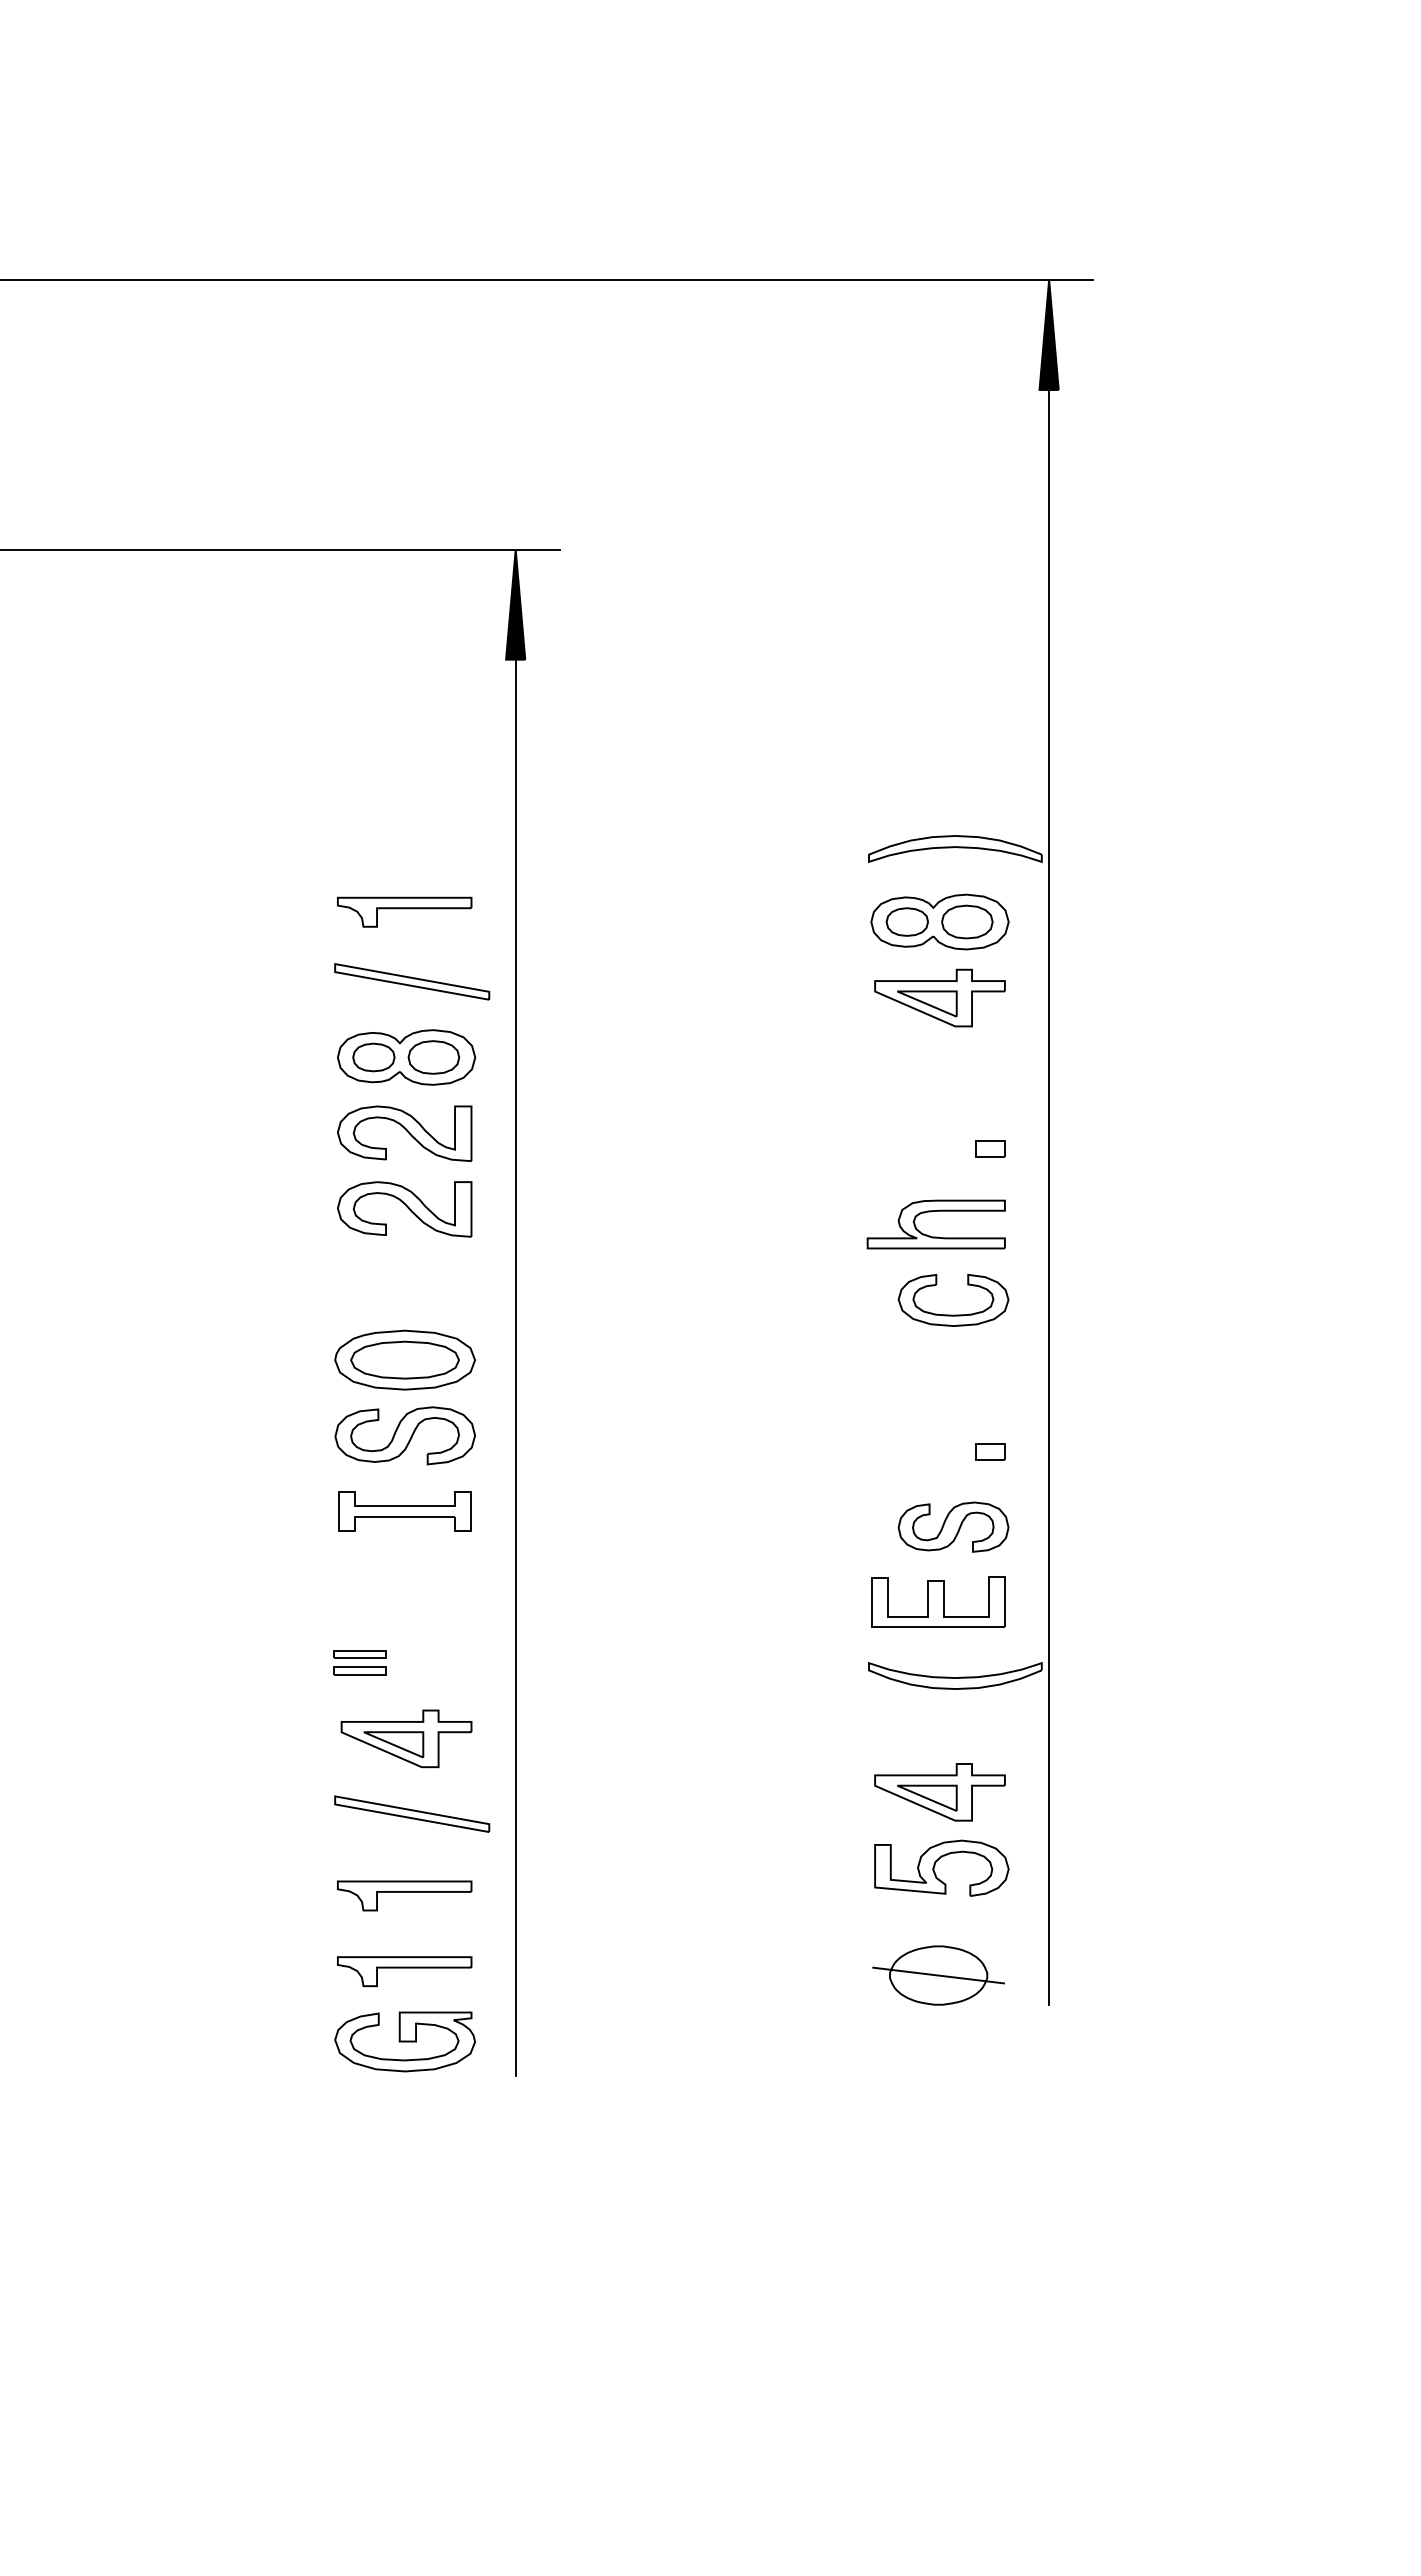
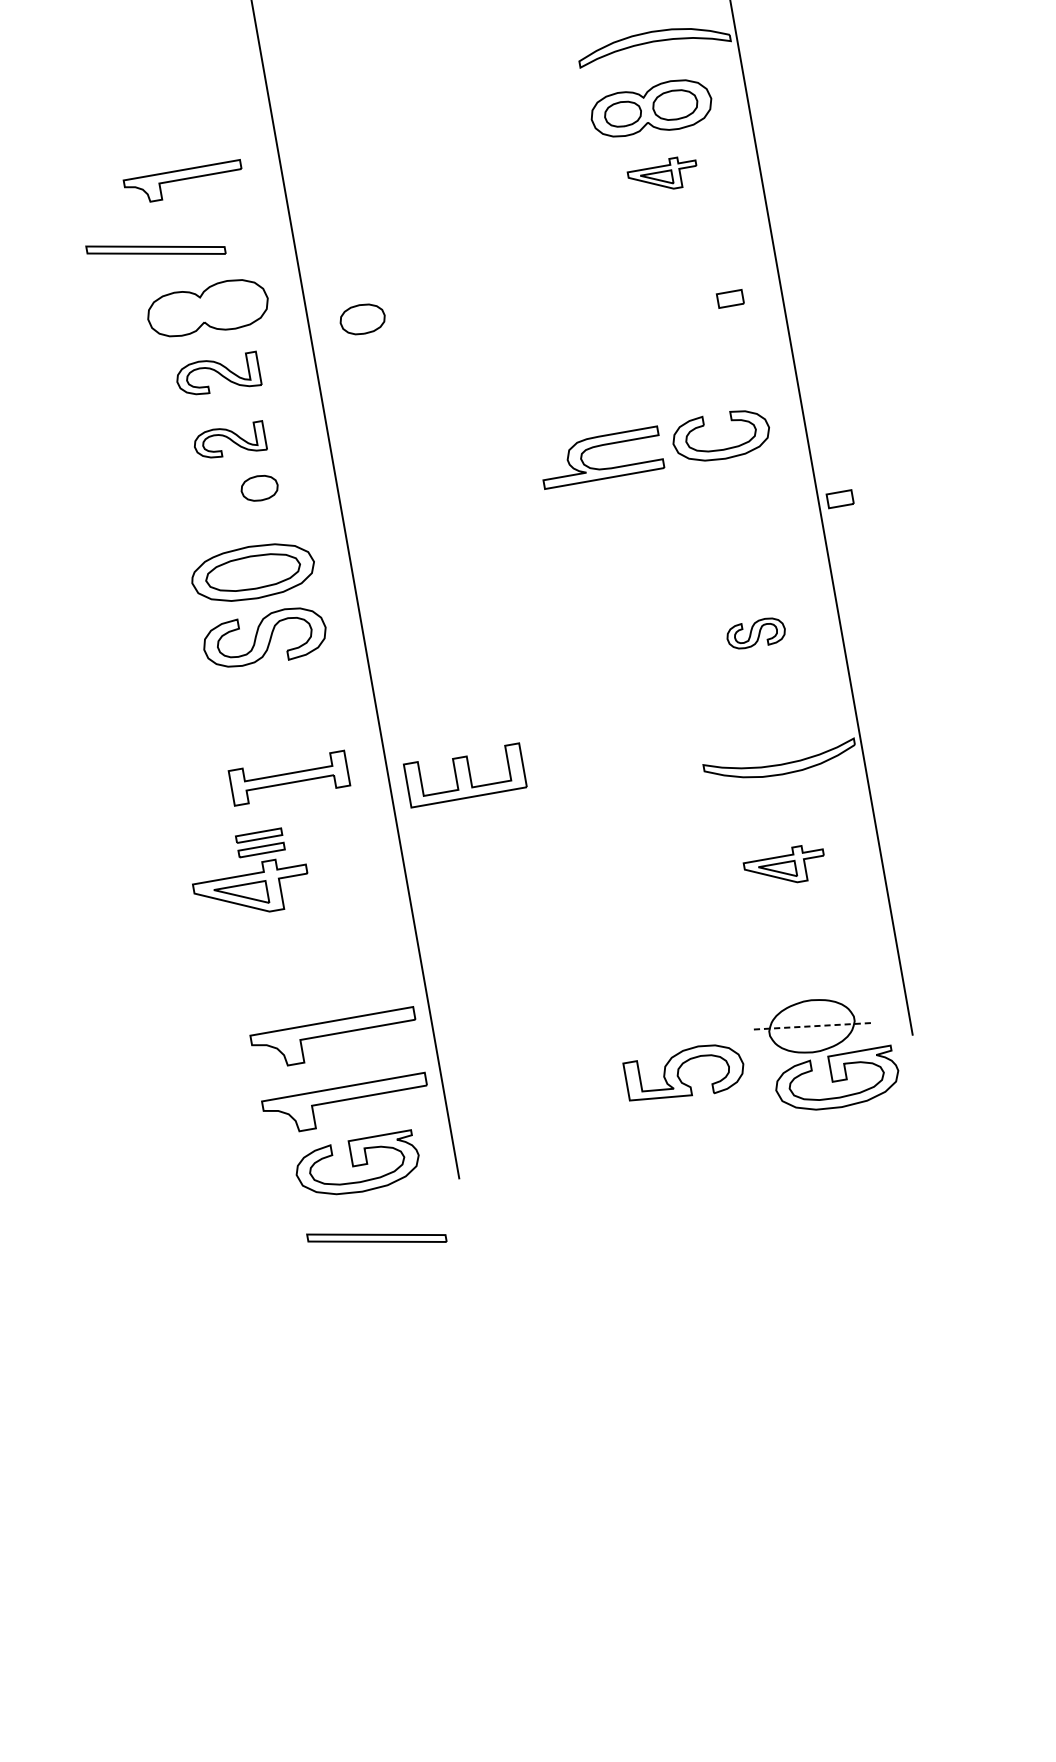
part: (412, 981) -> (156, 249), moved
part: (939, 997) -> (662, 174), size x0.6
part: (373, 1057) -> (259, 488), moved
part: (433, 1057) -> (362, 319), moved
part: (404, 1133) -> (217, 375), size x0.7
part: (404, 1209) -> (229, 441), size x0.6
part: (935, 1236) -> (602, 468), moved
part: (990, 1451) -> (840, 499), moved
part: (404, 1511) -> (288, 778), moved
part: (953, 1526) -> (756, 633), size x0.6
part: (938, 1601) -> (465, 775), moved
part: (406, 1738) -> (251, 888), moved
part: (939, 1792) -> (784, 866), size x0.7
part: (412, 1813) -> (377, 1237), moved
part: (935, 1865) -> (679, 1072), moved
part: (404, 1895) -> (334, 1038), size x1.4
part: (404, 1971) -> (346, 1104), size x1.4
line: (938, 1975) -> (811, 1026), solid -> dashed
part: (955, 2041) -> (836, 1081), added

